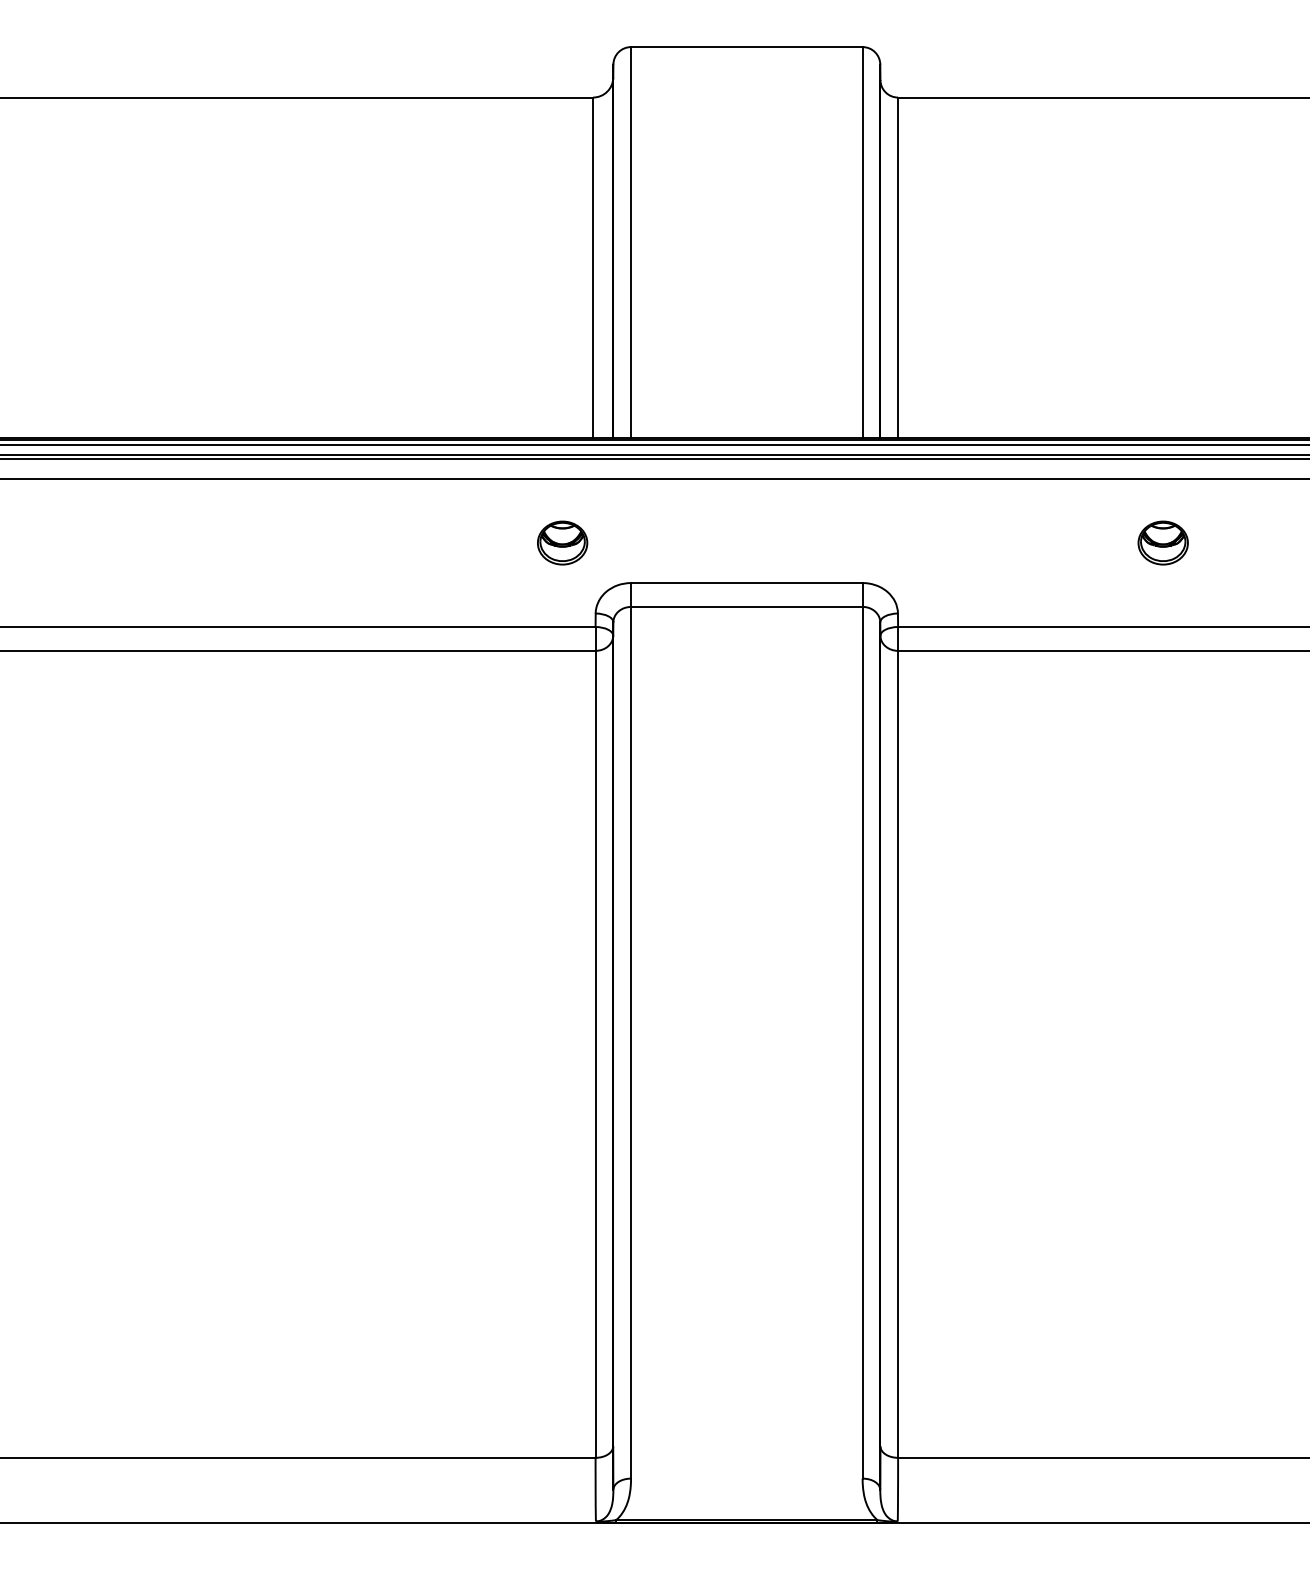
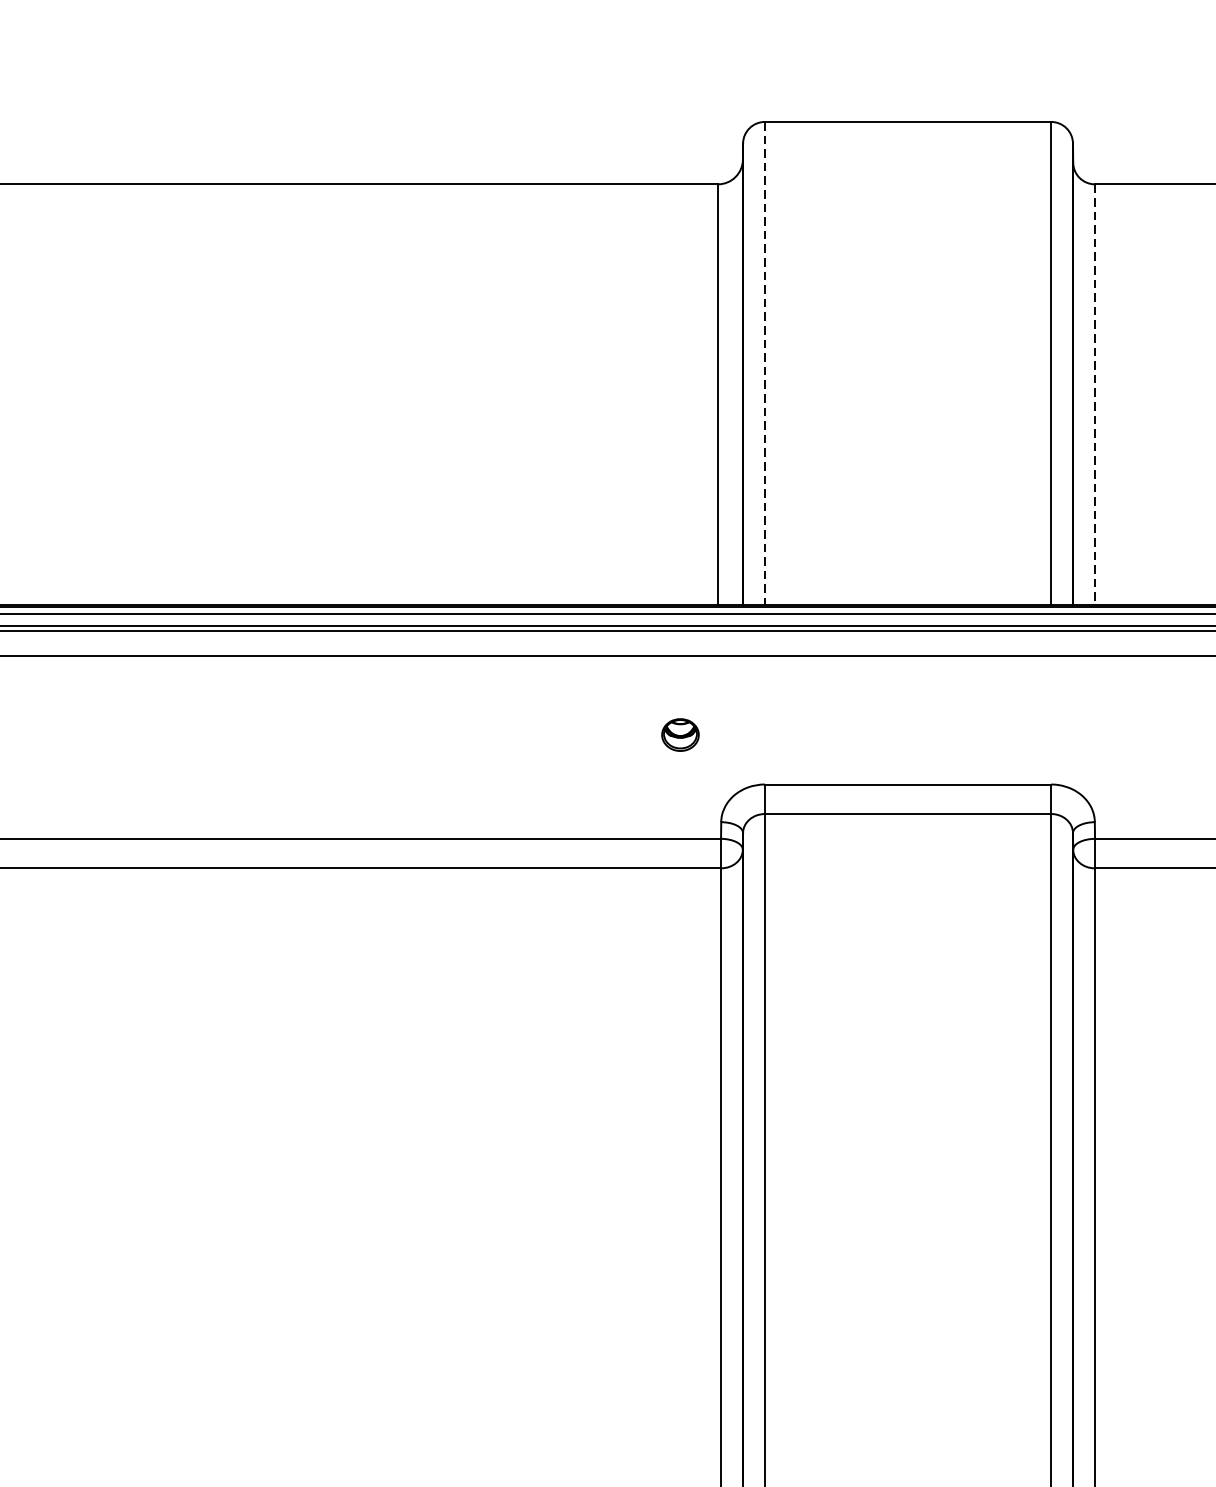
line: (631, 242) -> (765, 363), solid -> dashed
line: (898, 268) -> (1095, 395), solid -> dashed
part: (562, 542) -> (680, 734), size x0.6

